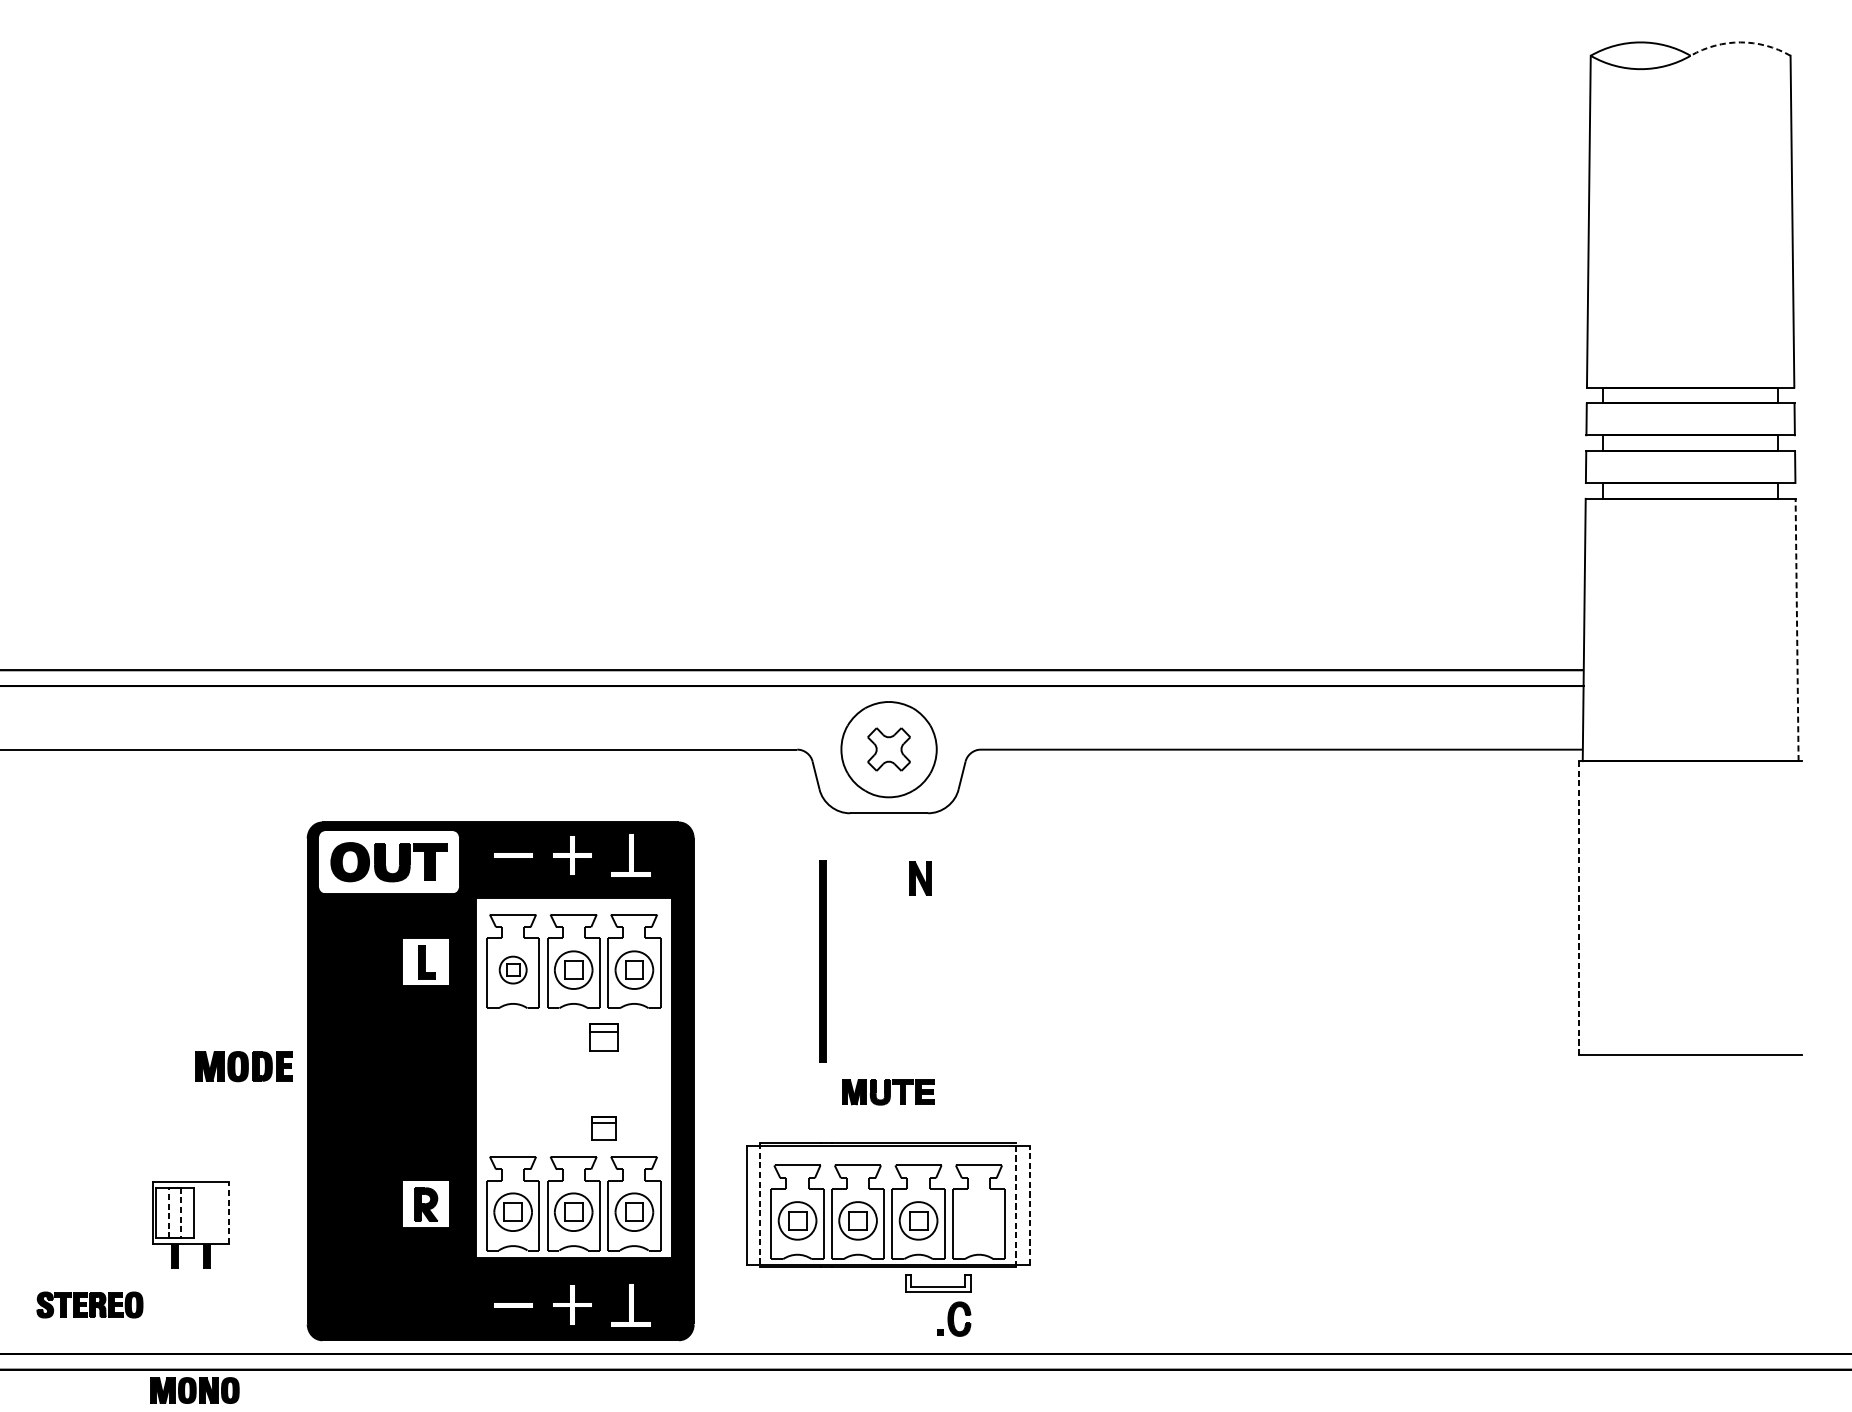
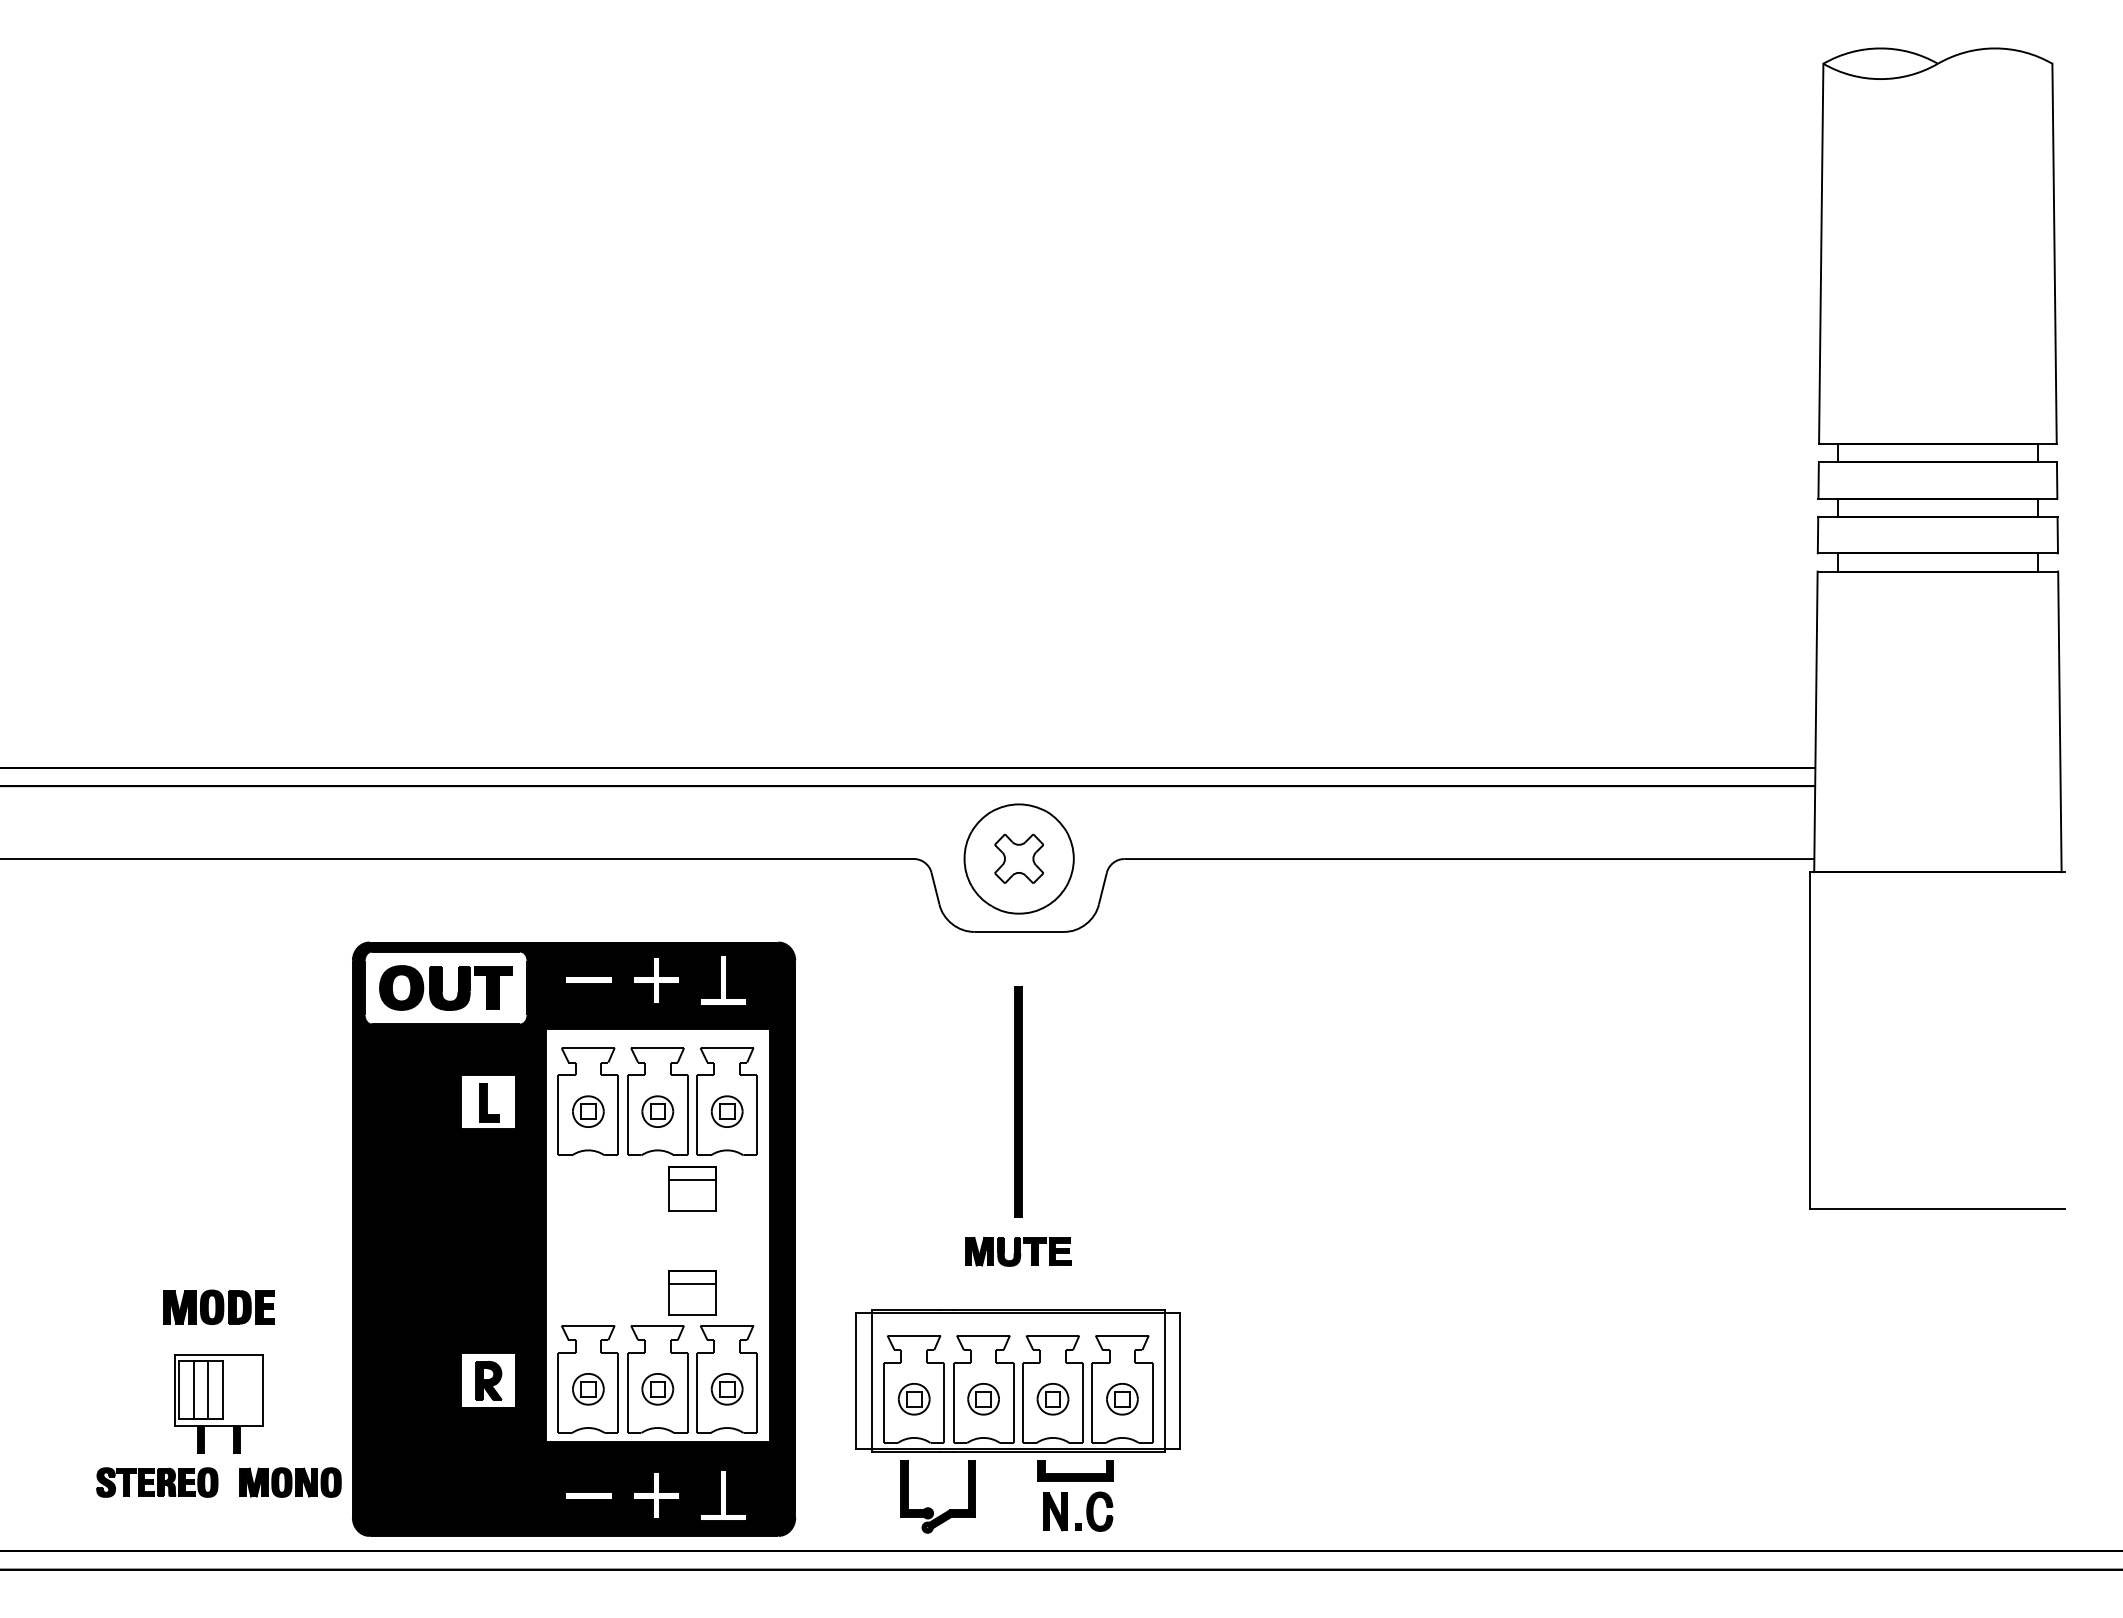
arc: (1740, 42) -> (1995, 48), dashed -> solid
line: (1796, 629) -> (2059, 721), dashed -> solid
part: (920, 878) -> (1055, 1511), moved
line: (1579, 907) -> (1810, 1040), dashed -> solid
part: (823, 961) -> (1018, 1101), moved
part: (573, 969) -> (657, 1111), size x0.71
part: (633, 969) -> (726, 1111), size x0.71
part: (604, 1037) -> (692, 1188), size x1.43
part: (243, 1065) -> (218, 1306), moved
part: (604, 1127) -> (692, 1292), size x1.67
line: (1016, 1204) -> (1165, 1380), dashed -> solid
line: (1029, 1204) -> (1180, 1380), dashed -> solid
line: (760, 1205) -> (871, 1381), dashed -> solid
line: (168, 1212) -> (193, 1389), dashed -> solid
part: (513, 1212) -> (588, 1389), size x0.71
part: (573, 1212) -> (657, 1389), size x0.71
part: (633, 1212) -> (726, 1389), size x0.71
line: (180, 1213) -> (207, 1390), dashed -> solid
line: (228, 1213) -> (262, 1390), dashed -> solid
part: (796, 1221) -> (913, 1399), size x0.71
part: (857, 1221) -> (983, 1399), size x0.71
part: (918, 1221) -> (1052, 1399), size x0.71
part: (979, 1221) -> (1122, 1399), added
fill: (938, 1283) -> (1075, 1470), added
part: (90, 1304) -> (157, 1482), moved
part: (811, 1315) -> (930, 1507), added
part: (194, 1390) -> (290, 1482), moved

